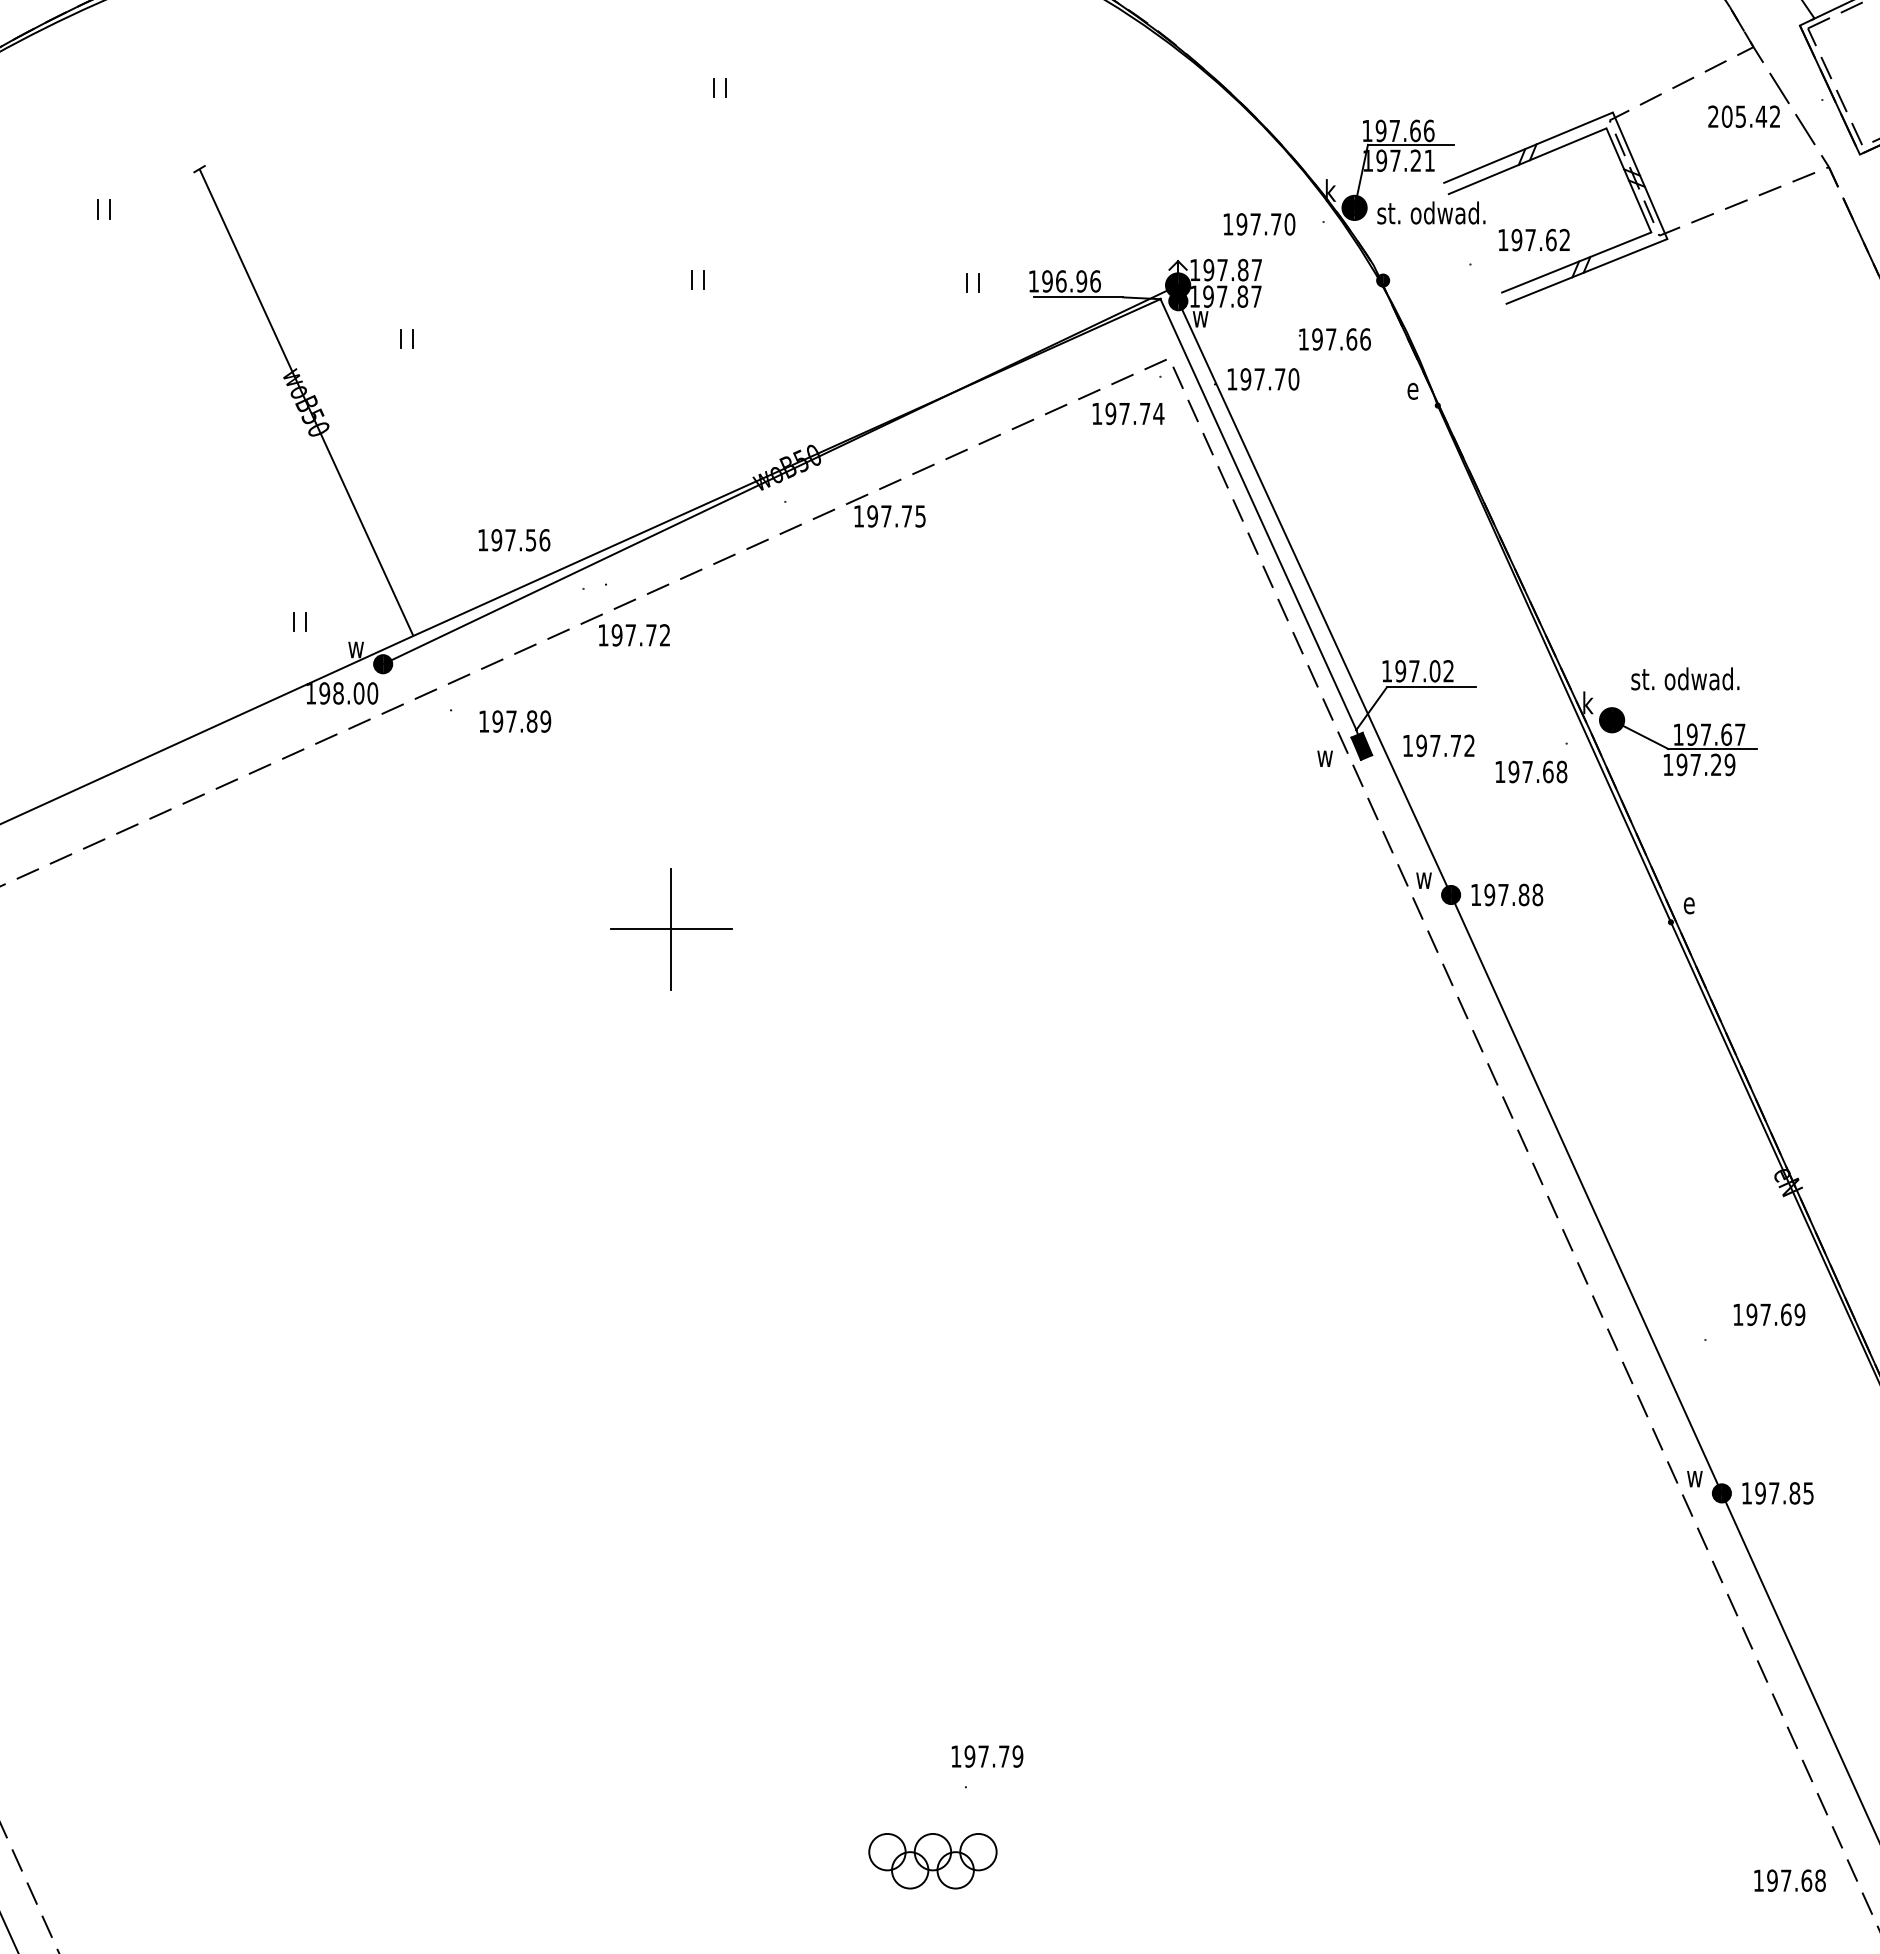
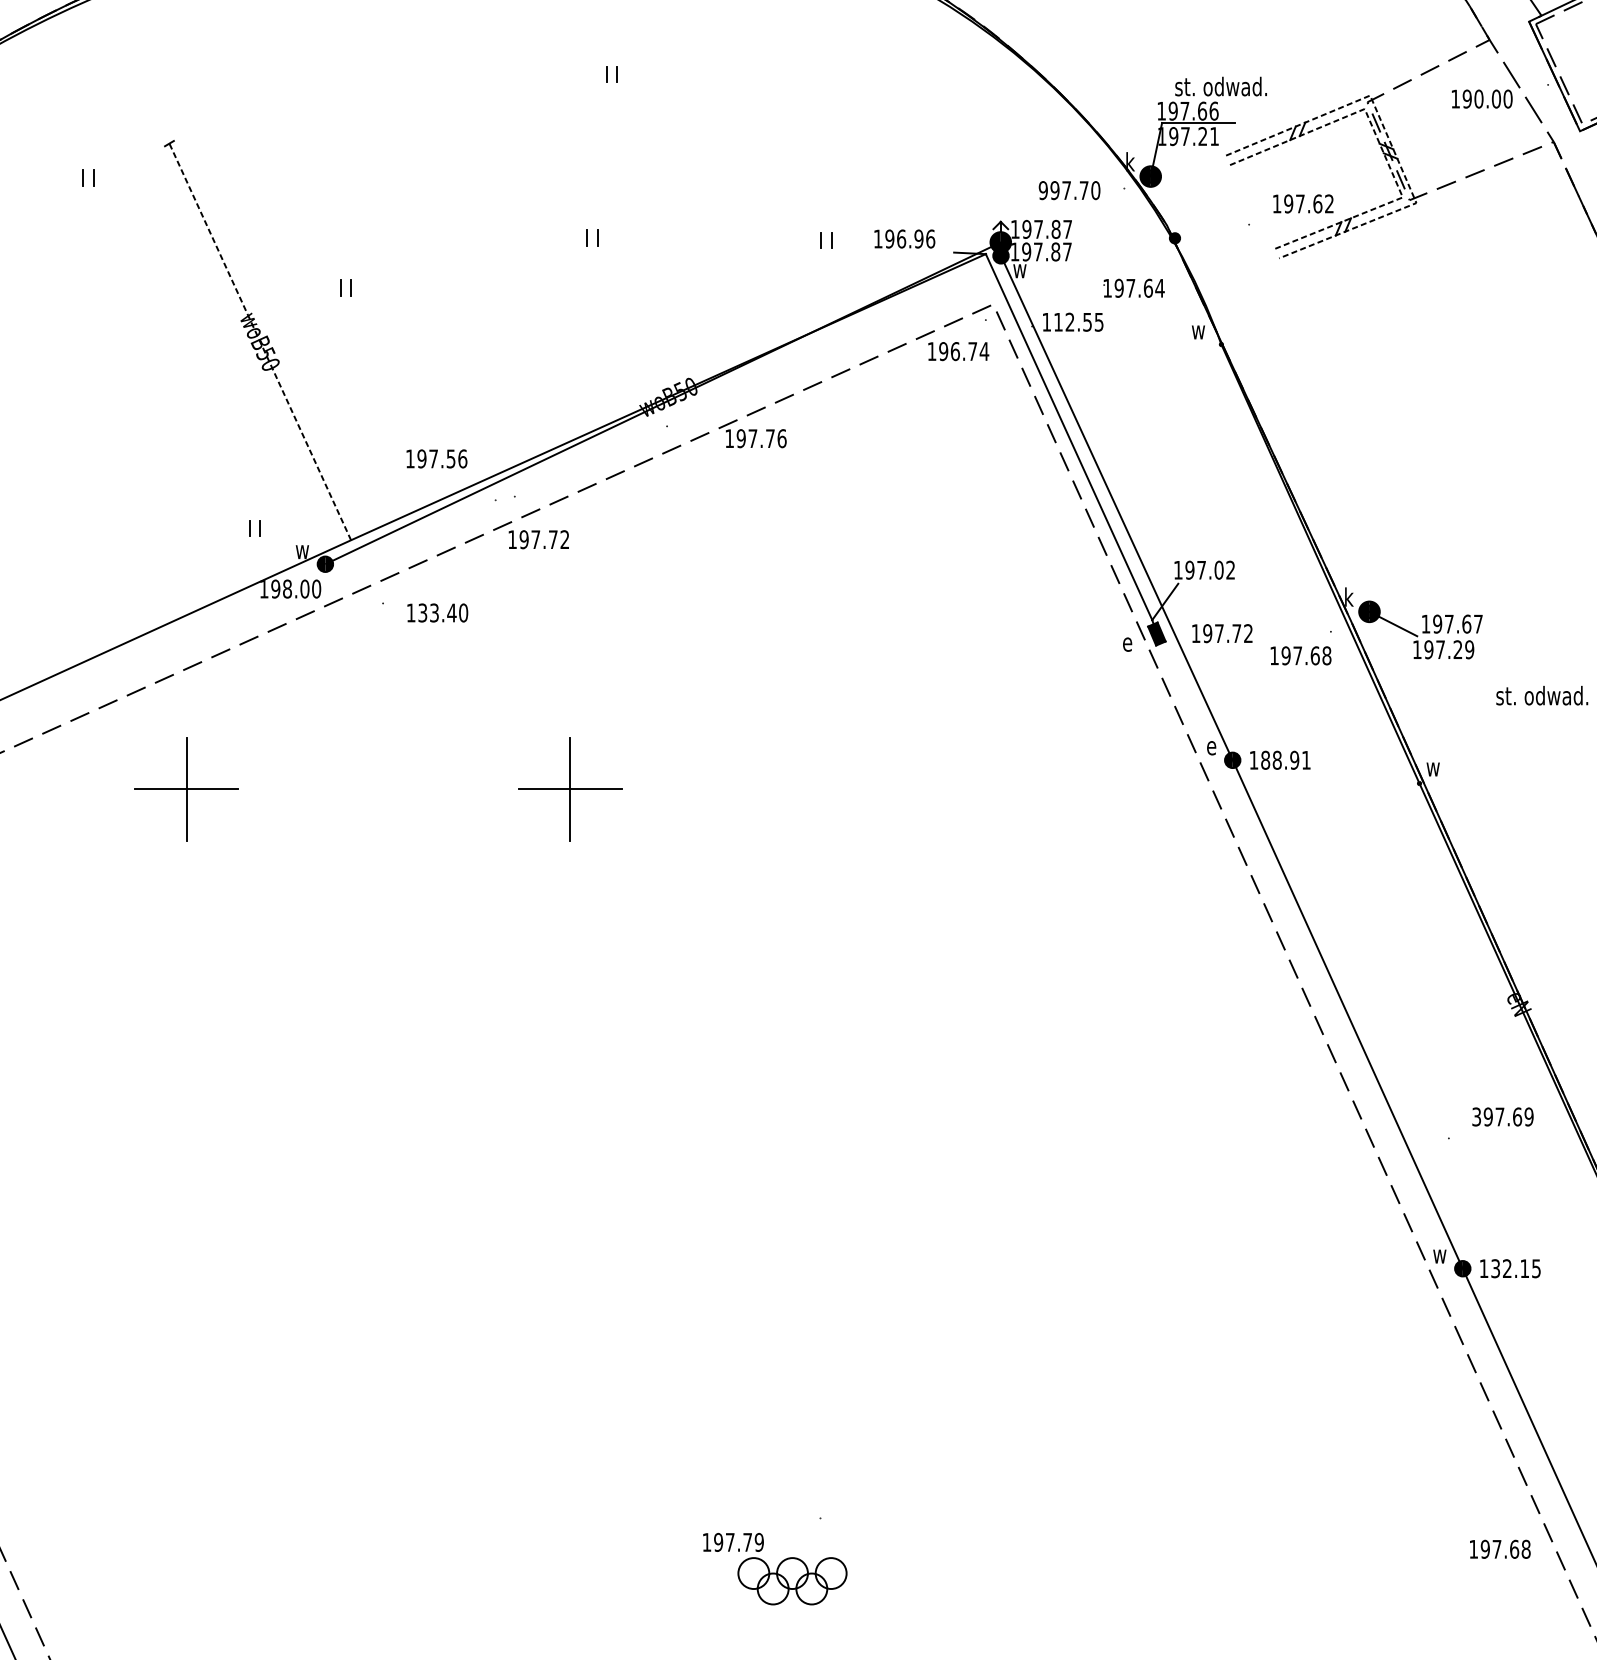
text: (1744, 116) -> (1482, 98), 205.42 -> 190.00
line: (1638, 172) -> (1391, 146), solid -> dashed
line: (1626, 175) -> (1381, 149), solid -> dashed
text: (1431, 212) -> (1221, 86), moved
text: (1227, 224) -> (1042, 190), 197.70 -> 997.70
line: (1078, 297) -> (916, 252), removed
text: (1365, 339) -> (1160, 288), 197.66 -> 197.64
text: (1269, 379) -> (1078, 322), 197.70 -> 112.55
text: (1410, 390) -> (1198, 331), e -> w
line: (306, 402) -> (260, 341), solid -> dashed
text: (1124, 413) -> (955, 351), 197.74 -> 196.74
text: (920, 516) -> (781, 438), 197.75 -> 197.76
text: (1685, 678) -> (1542, 695), moved
line: (1431, 687) -> (1216, 584), removed
text: (521, 721) -> (442, 612), 197.89 -> 133.40
line: (1712, 748) -> (1454, 635), removed
text: (1324, 758) -> (1125, 644), w -> e
text: (1423, 880) -> (1209, 748), w -> e
text: (1513, 894) -> (1285, 759), 197.88 -> 188.91
text: (1686, 905) -> (1432, 769), e -> w
part: (220, 929) -> (187, 789), added
text: (1738, 1314) -> (1476, 1116), 197.69 -> 397.69
text: (1777, 1493) -> (1510, 1268), 197.85 -> 132.15
text: (987, 1756) -> (733, 1542), moved
text: (1789, 1880) -> (1499, 1549), moved

